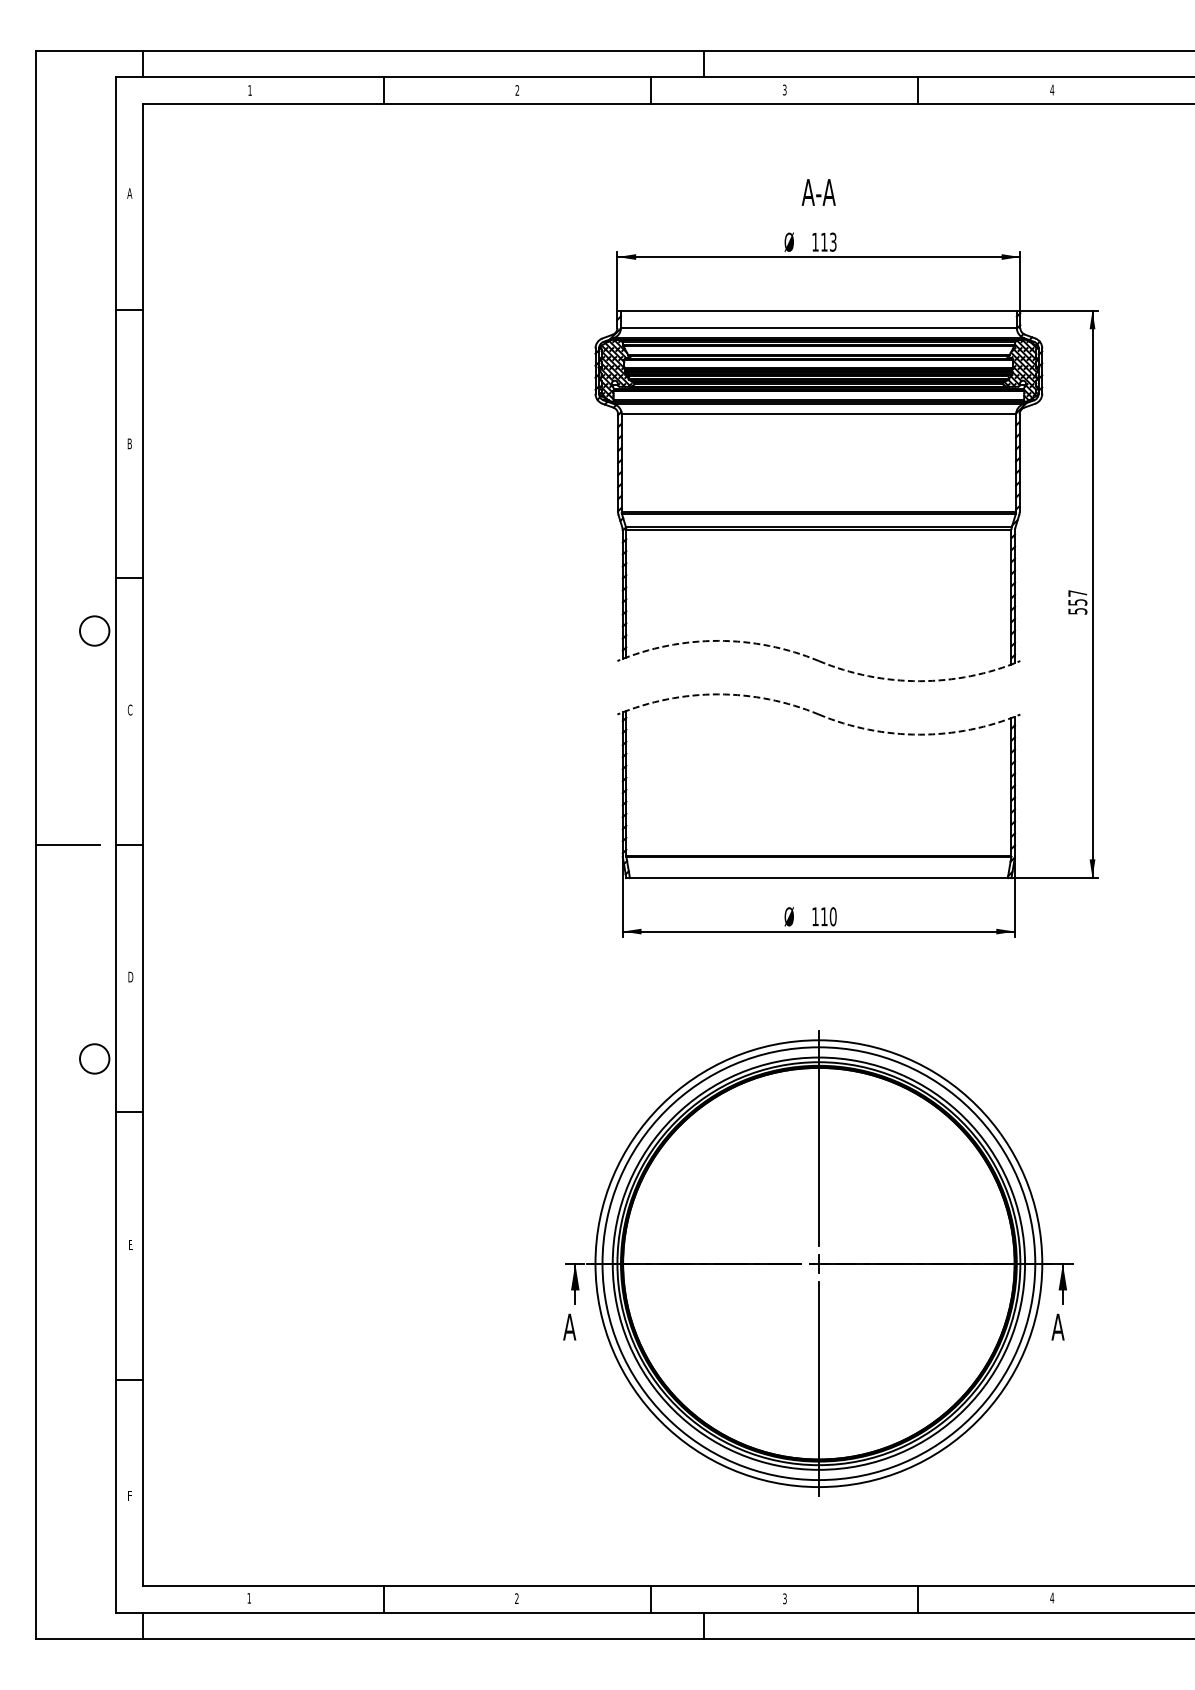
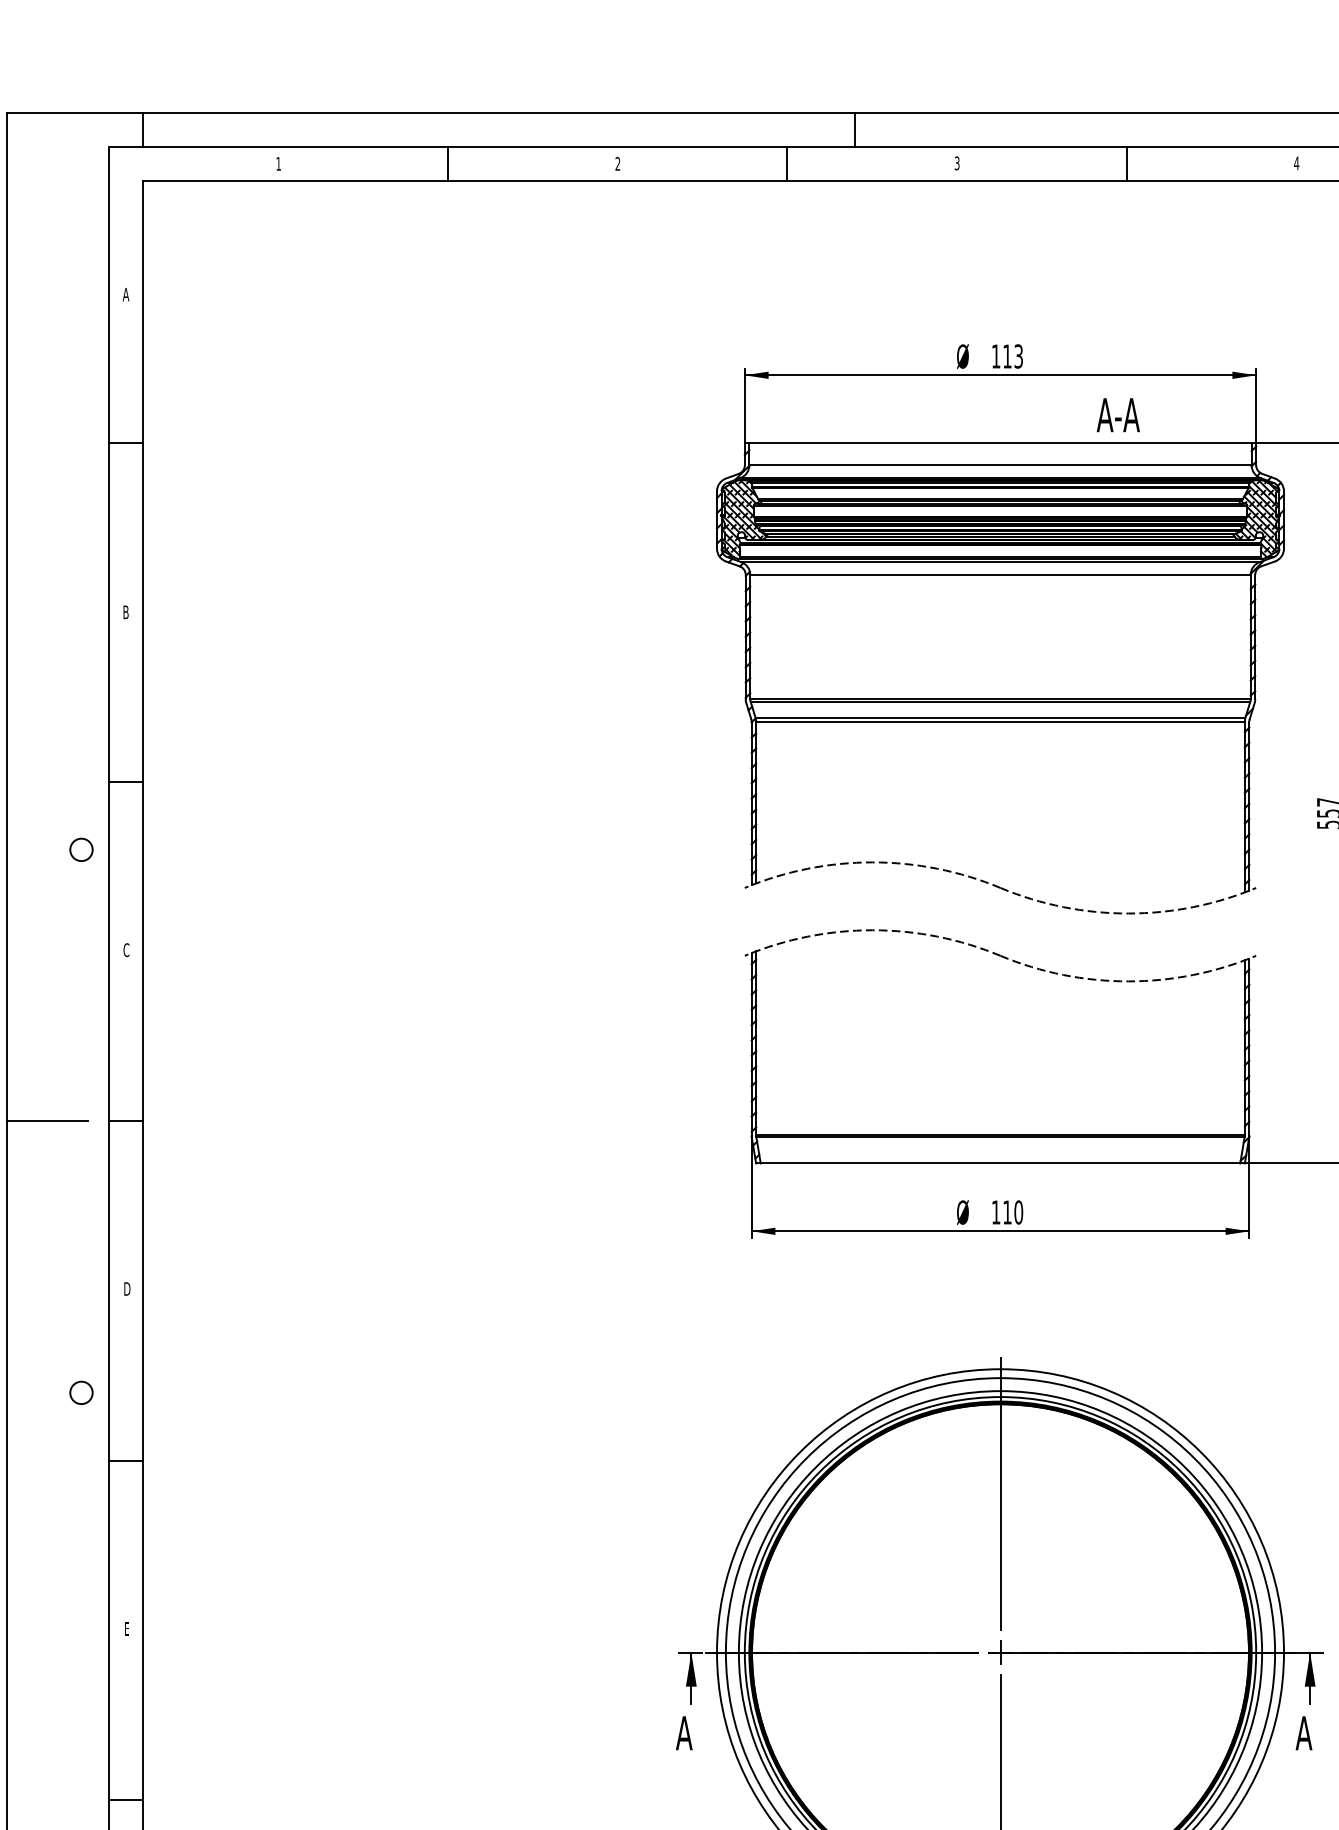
text: (818, 192) -> (1118, 415), moved
circle: (94, 630) -> (81, 849), size x0.6
circle: (94, 1058) -> (81, 1392), size x0.6

